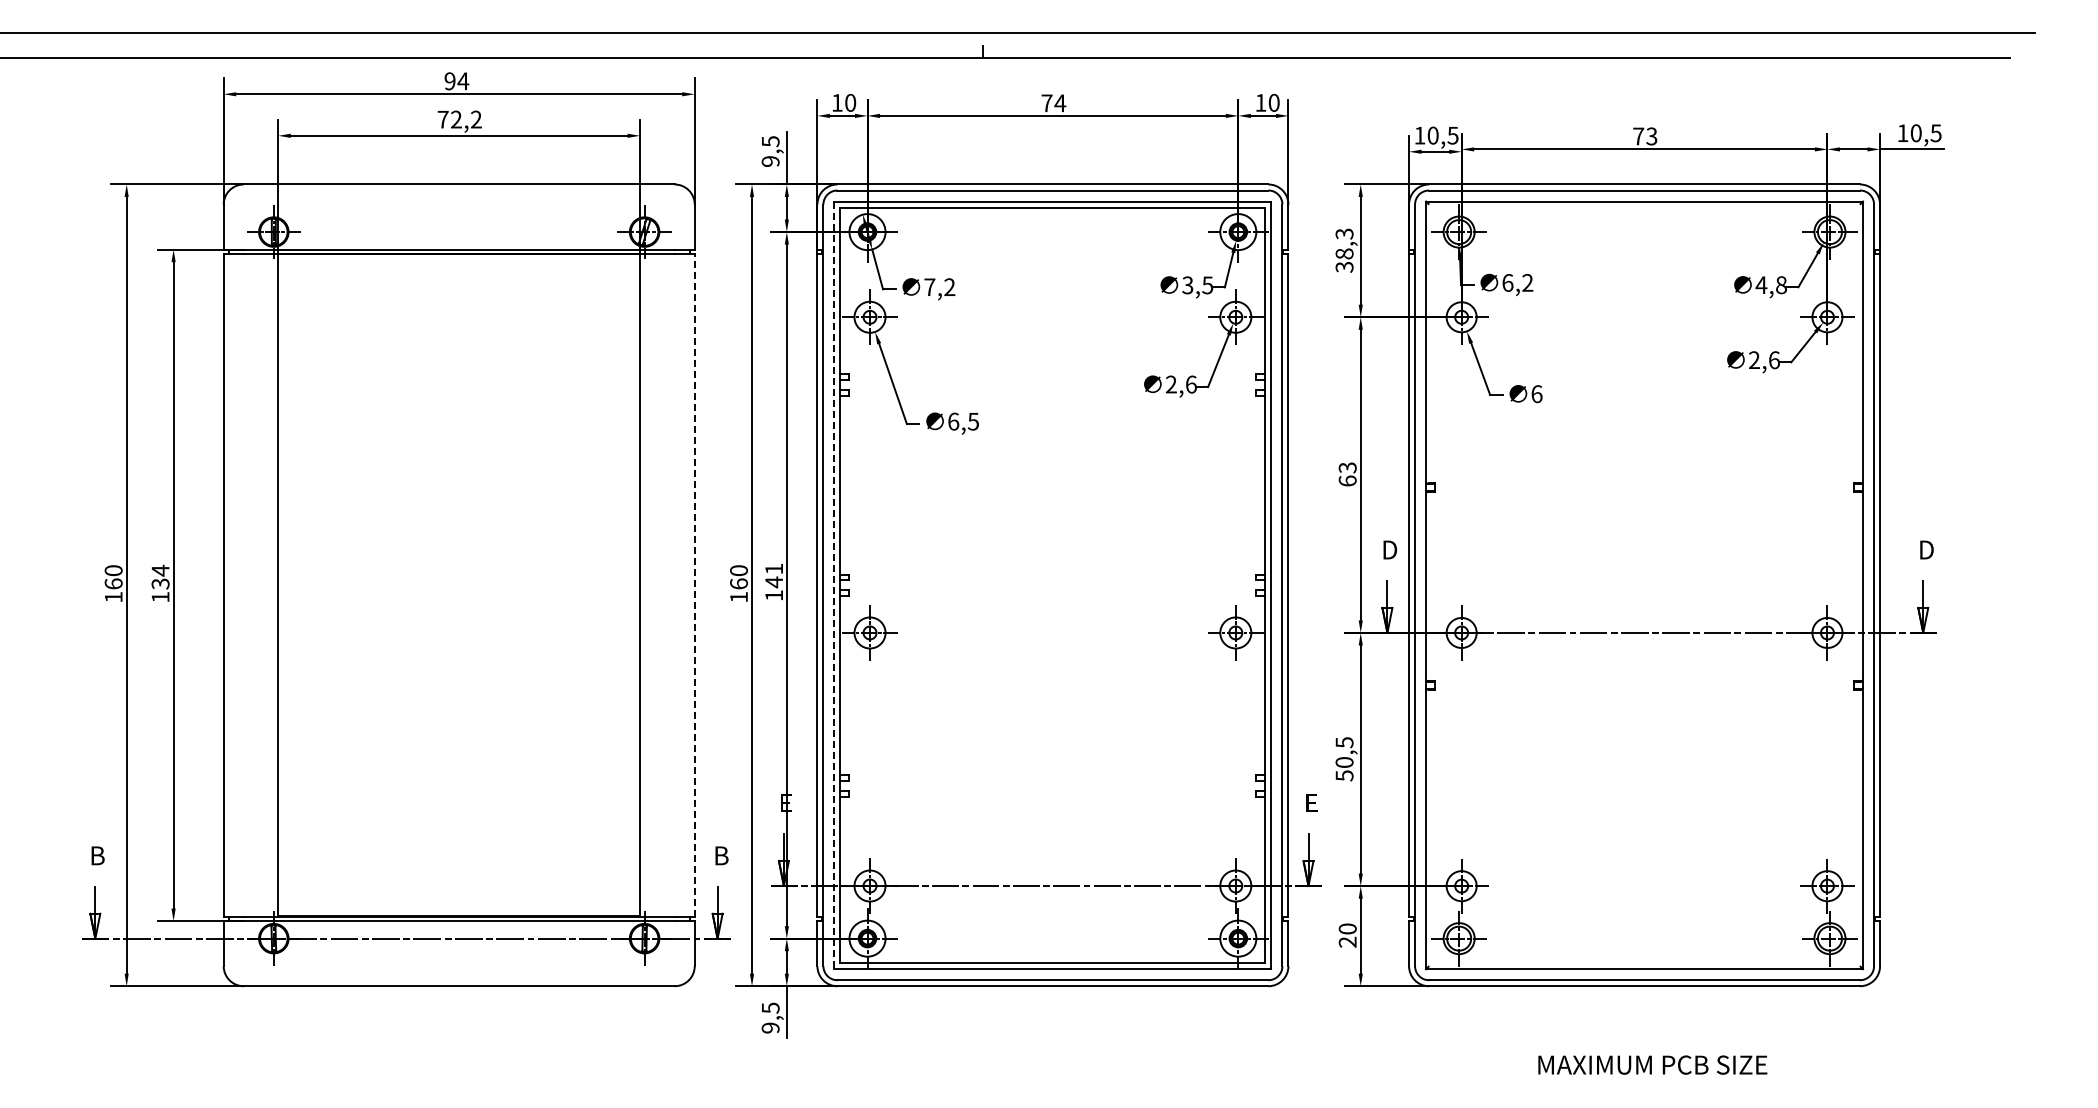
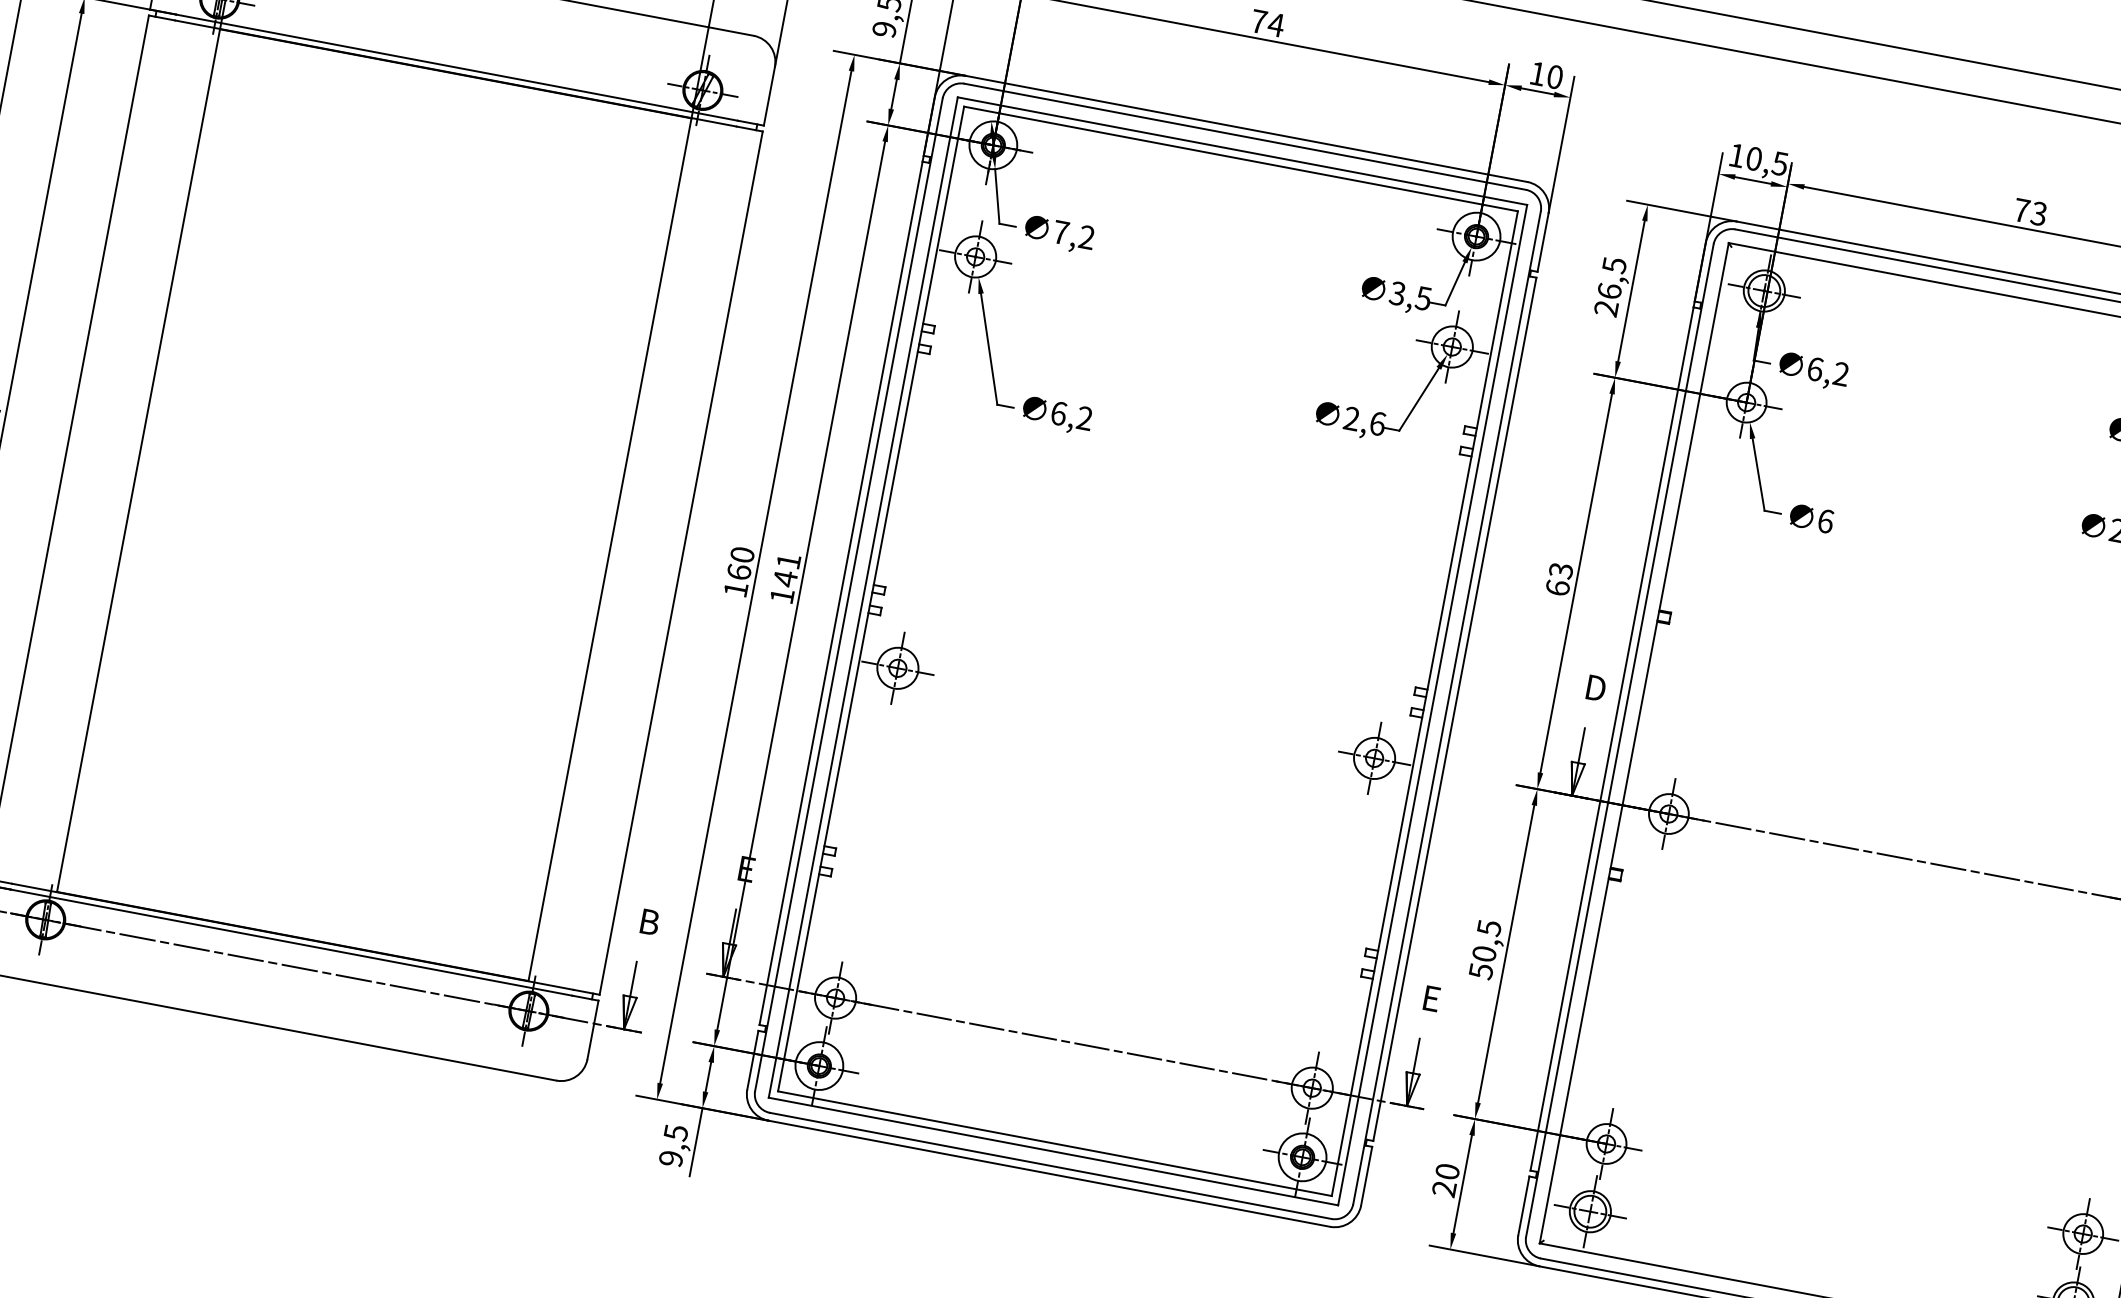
text: (1344, 250) -> (1610, 286), 38,3 -> 26,5
text: (972, 421) -> (1083, 417), 6,5 -> 6,2
line: (694, 584) -> (681, 561), dashed -> solid
line: (834, 585) -> (863, 597), dashed -> solid

